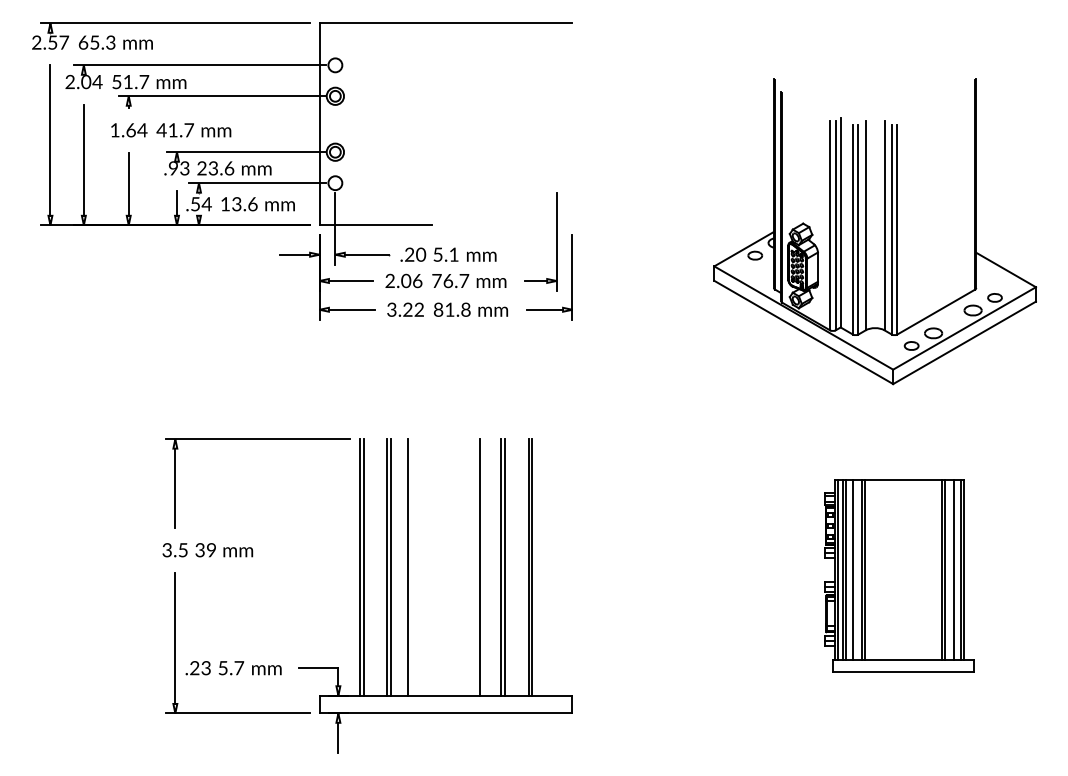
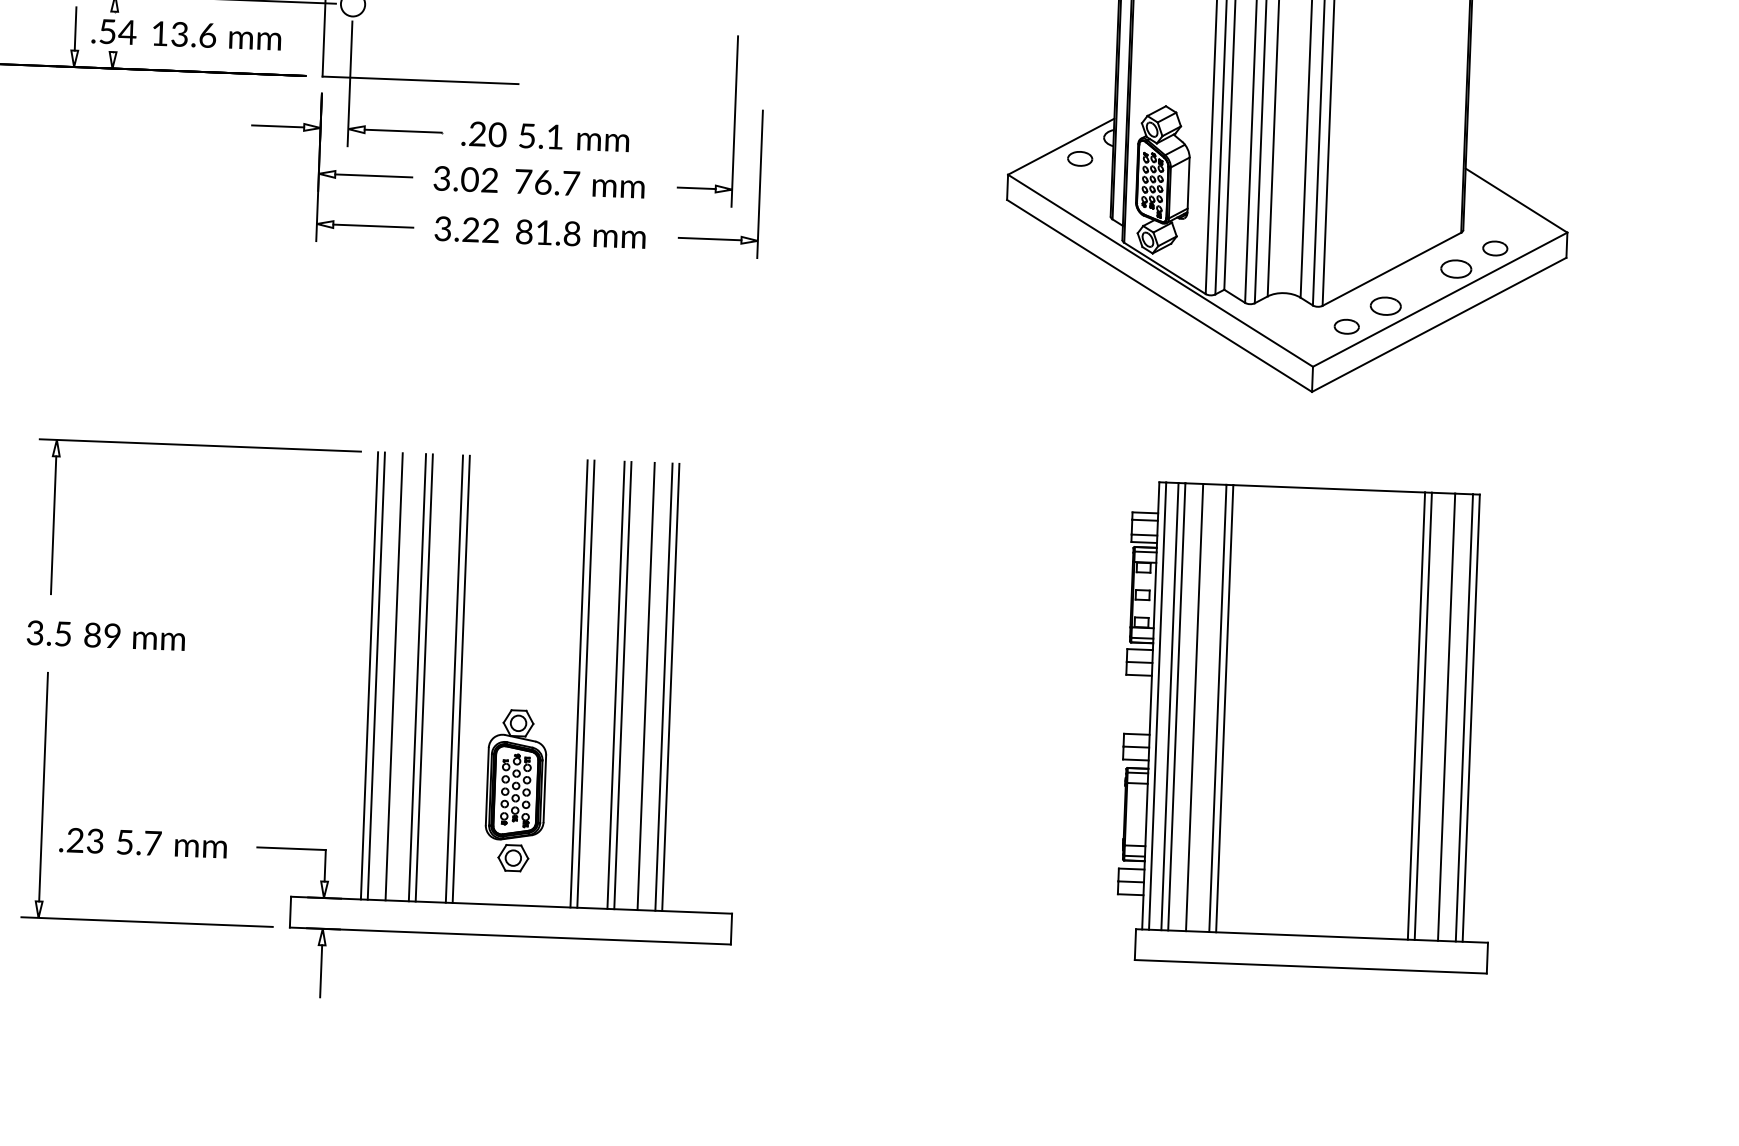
text: (403, 280) -> (465, 178), 2.06 -> 3.02
text: (199, 550) -> (91, 635), 39 -> 89
line: (373, 567) -> (393, 676), added
line: (412, 567) -> (461, 679), added
line: (483, 567) -> (585, 684), added
line: (518, 567) -> (646, 686), added
part: (899, 575) -> (1310, 726), size x1.43
part: (445, 630) -> (515, 791), added

